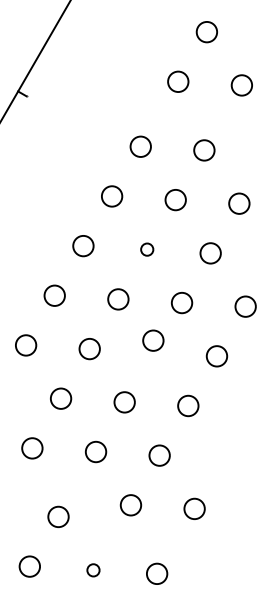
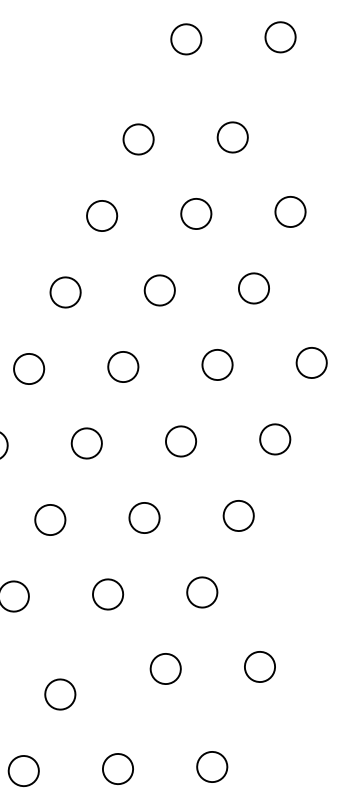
circle: (147, 249) -> (160, 290), size x1.67
circle: (153, 340) -> (181, 441), moved
circle: (93, 570) -> (118, 769), size x1.67

